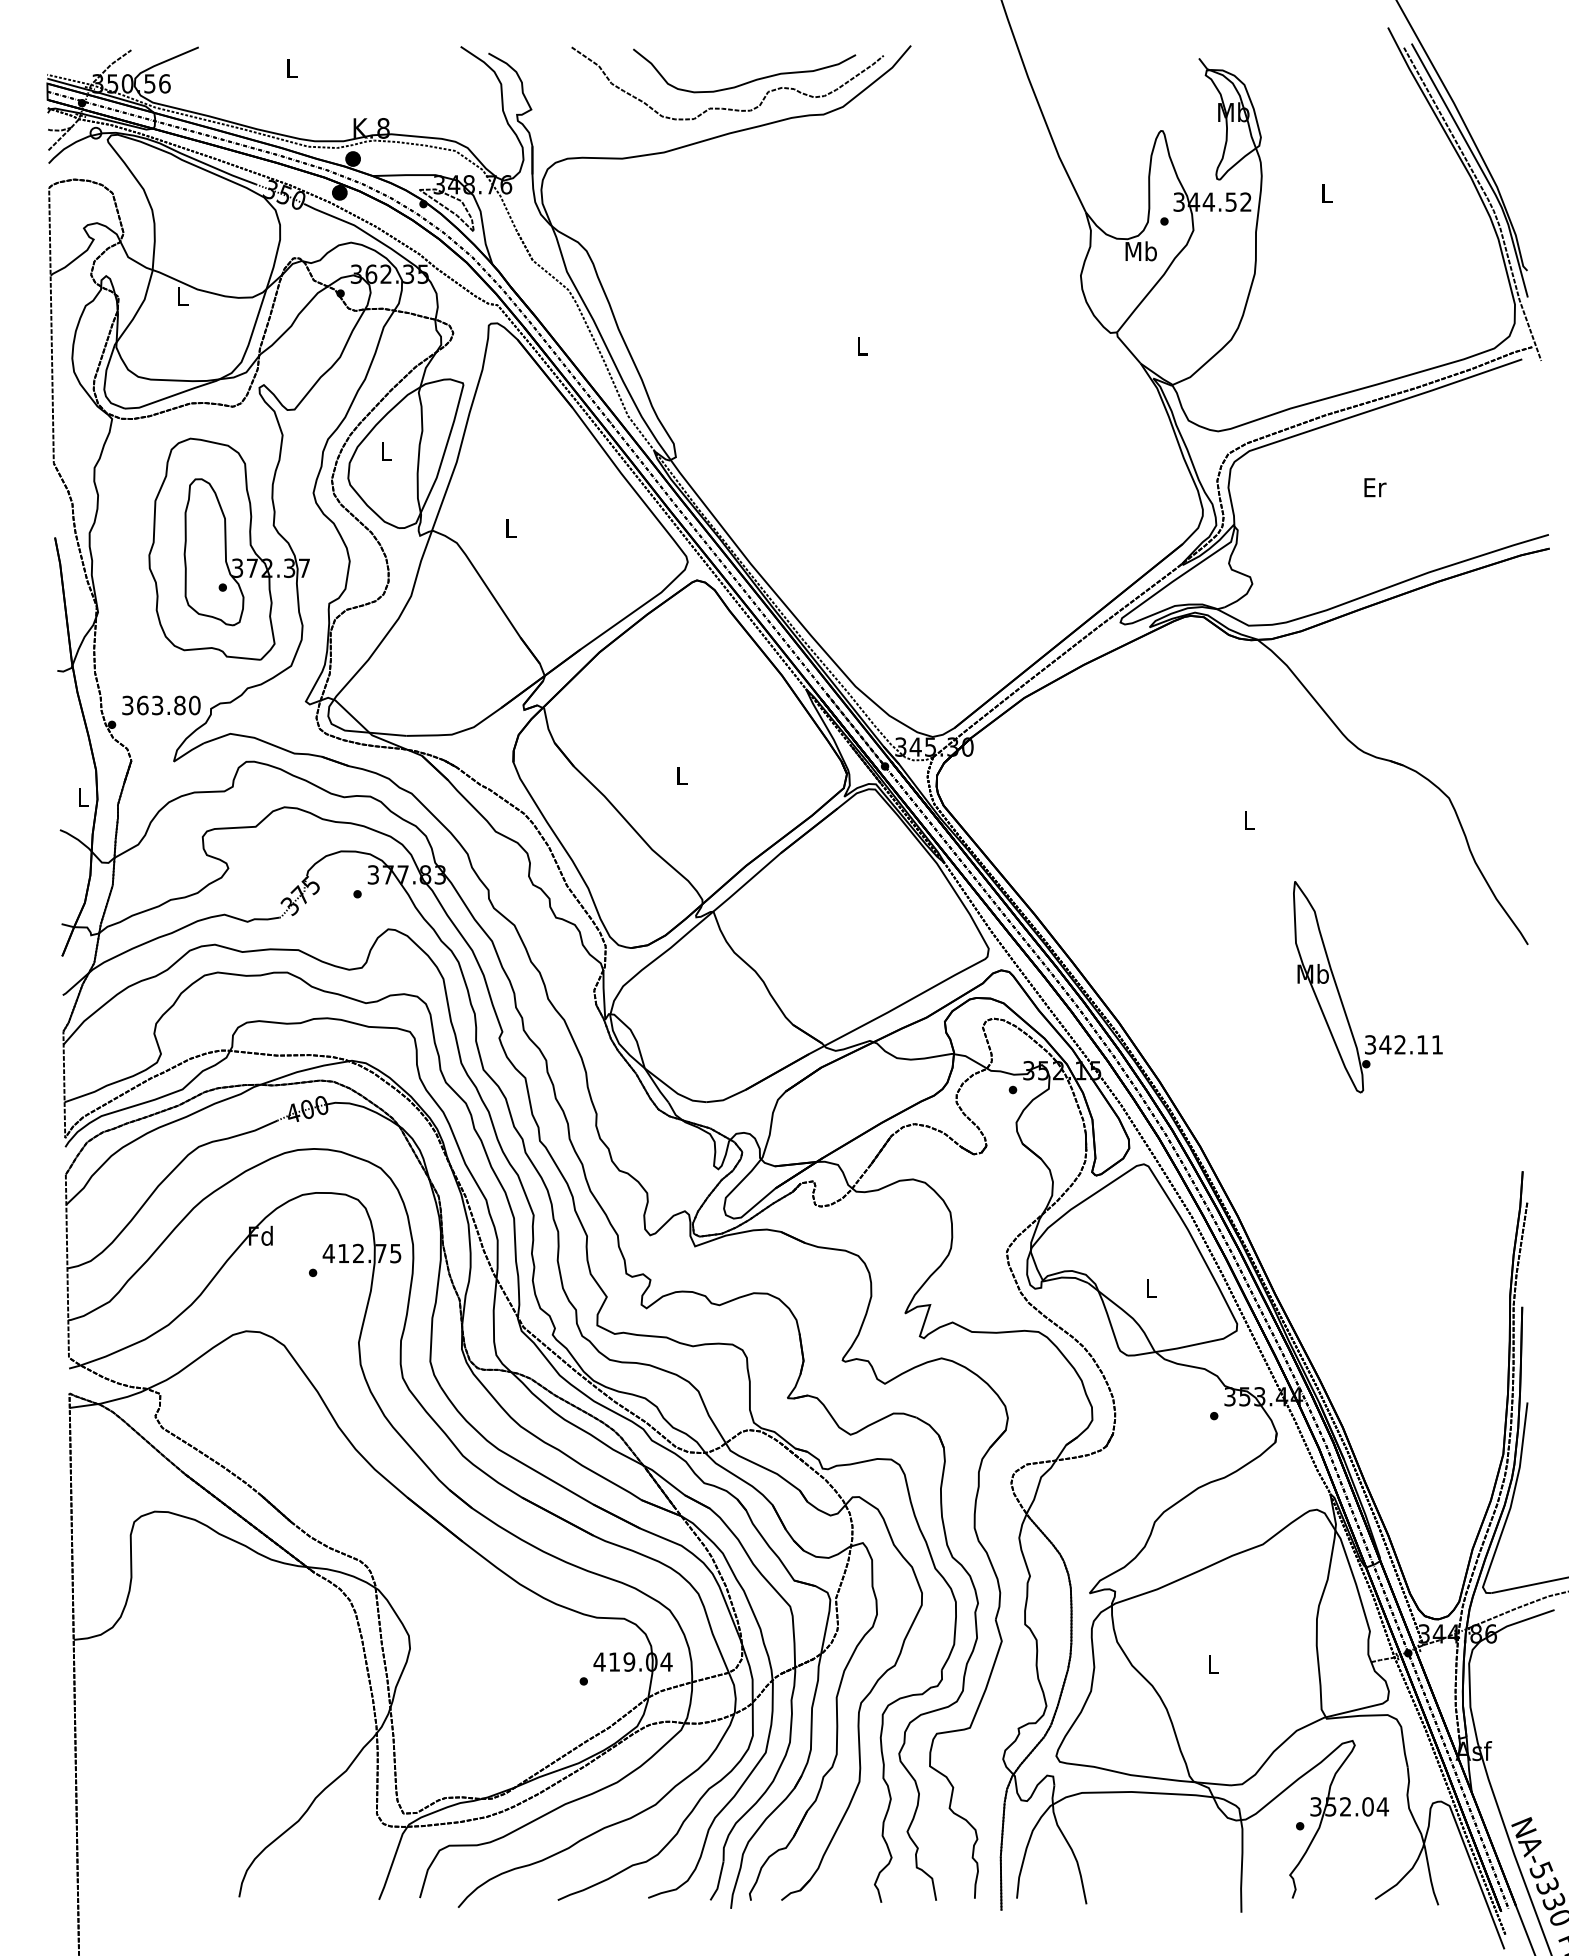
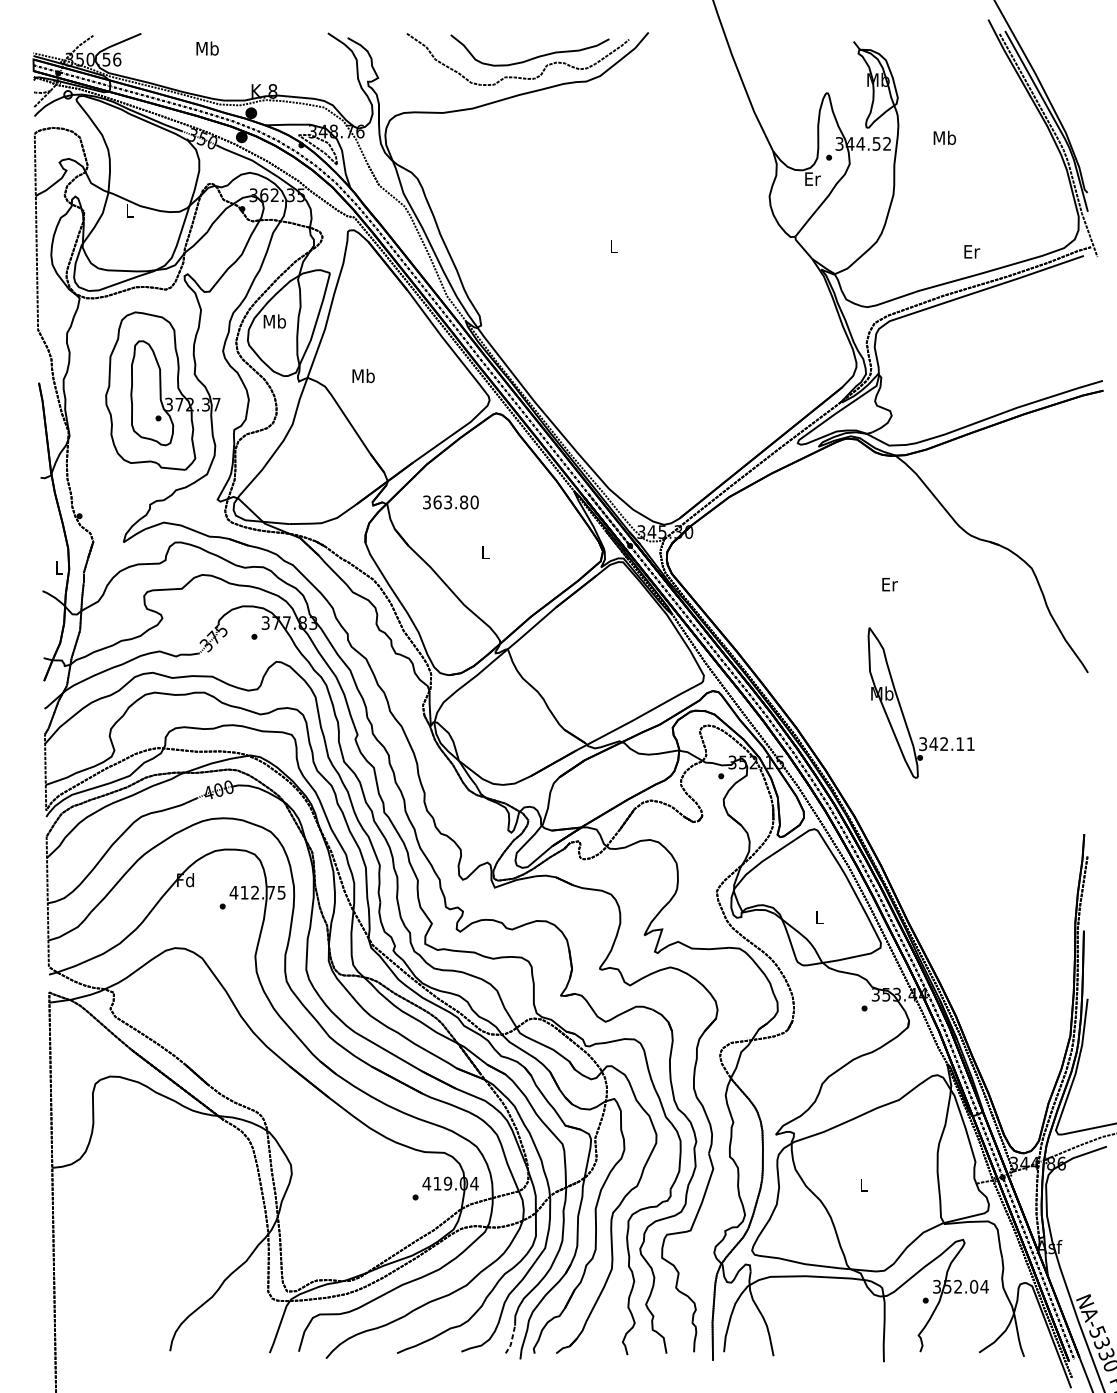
text: (291, 68) -> (207, 48), L -> Mb
text: (1326, 193) -> (944, 137), L -> Mb
text: (1140, 251) -> (812, 179), Mb -> Er
text: (385, 451) -> (274, 321), L -> Mb
text: (1375, 487) -> (972, 251), moved
text: (510, 527) -> (363, 375), L -> Mb
text: (161, 705) -> (450, 502), moved
text: (1250, 820) -> (890, 584), L -> Er
part: (1341, 997) -> (902, 710), moved
line: (718, 1882) -> (511, 1340), solid -> dashed

